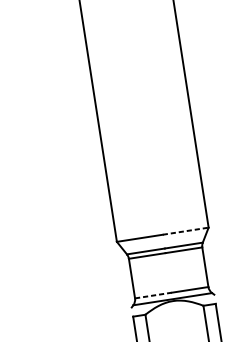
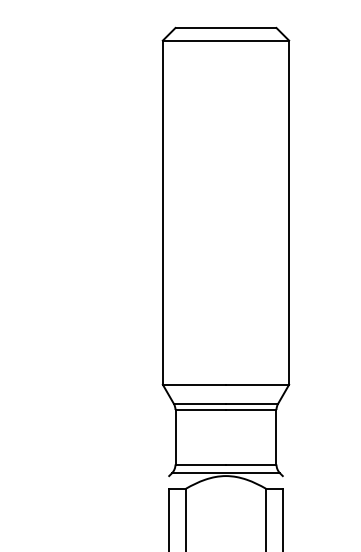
line: (185, 231) -> (257, 384), dashed -> solid
line: (153, 295) -> (201, 464), dashed -> solid

